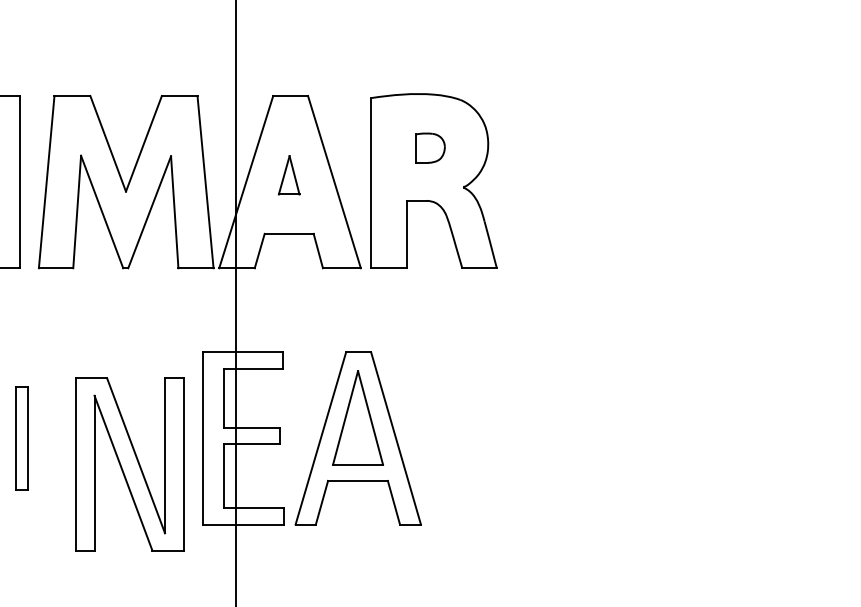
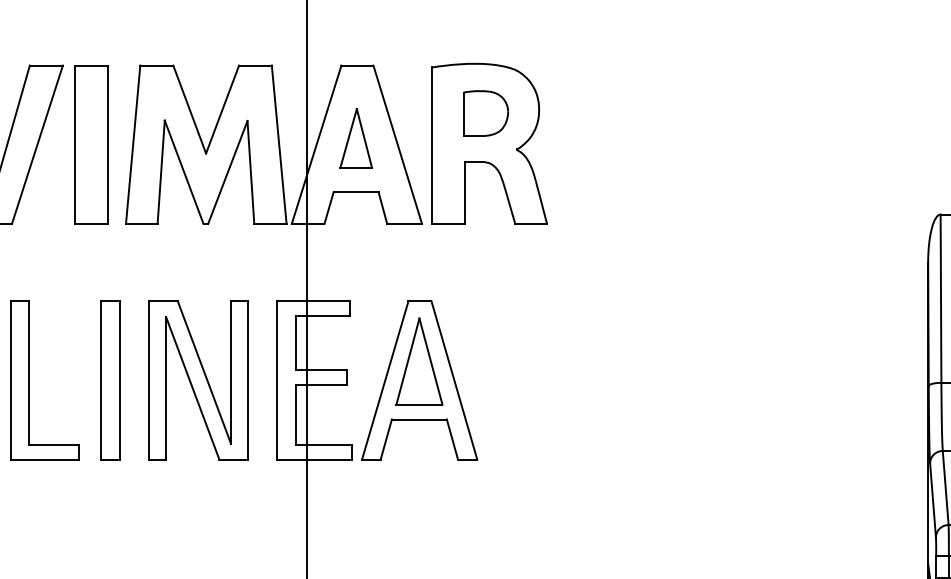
part: (429, 148) -> (485, 113), size x1.67
part: (288, 175) -> (355, 138), size x1.67
part: (22, 438) -> (110, 380), size x1.67
part: (129, 464) -> (198, 380), moved

